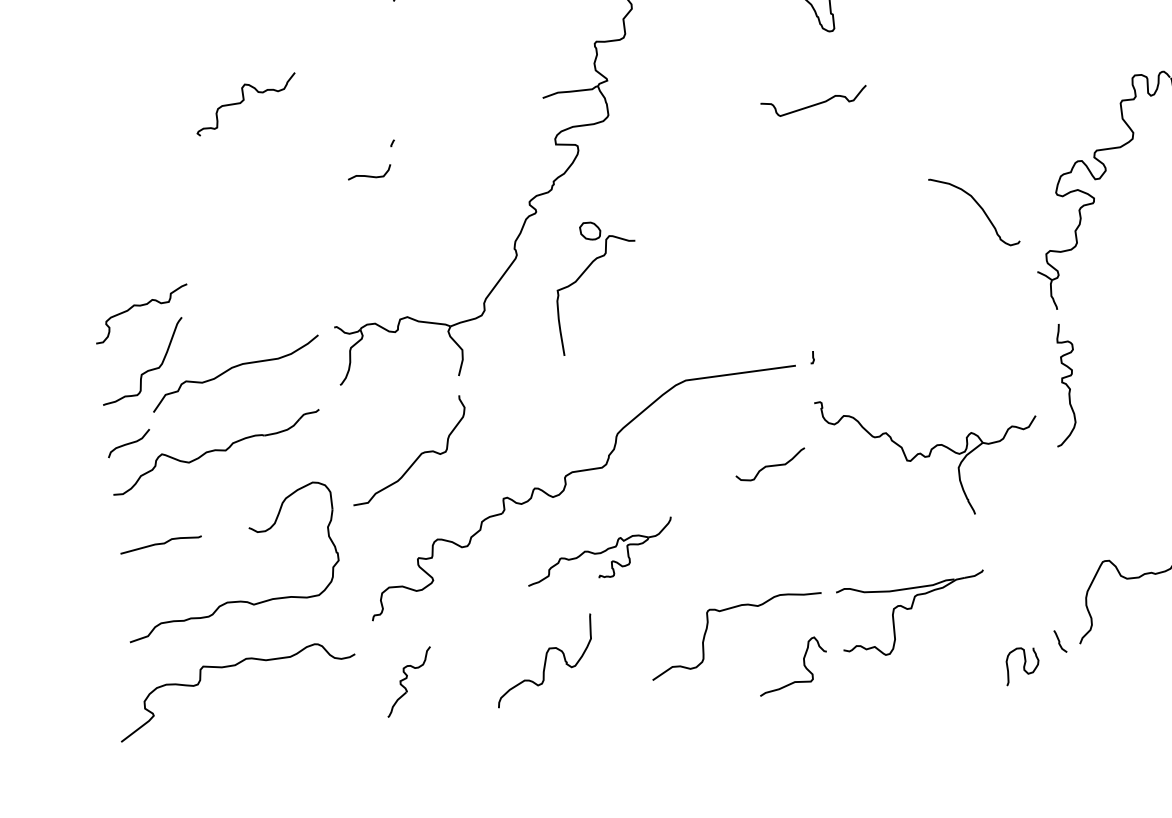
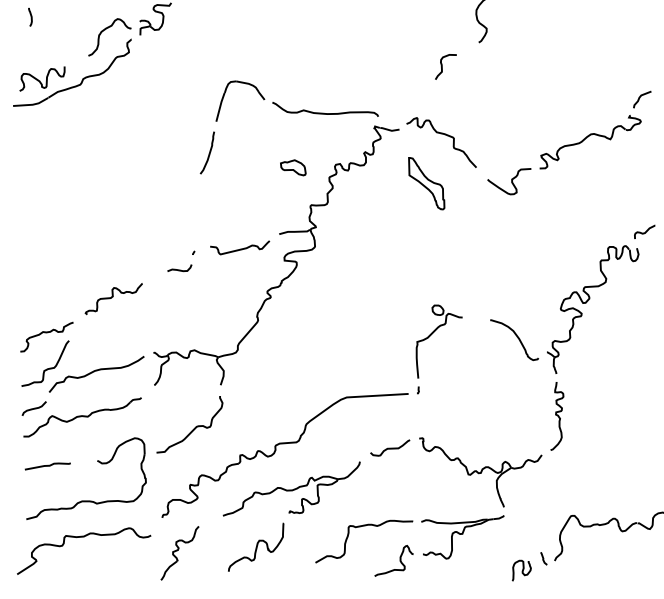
curve: (245, 101) -> (113, 297), moved
curve: (814, 102) -> (240, 248), moved
curve: (979, 208) -> (517, 338), moved
part: (583, 275) -> (432, 334), moved
part: (928, 455) -> (480, 472), moved
part: (599, 550) -> (291, 488), size x1.67
part: (408, 682) -> (179, 553), size x1.43

